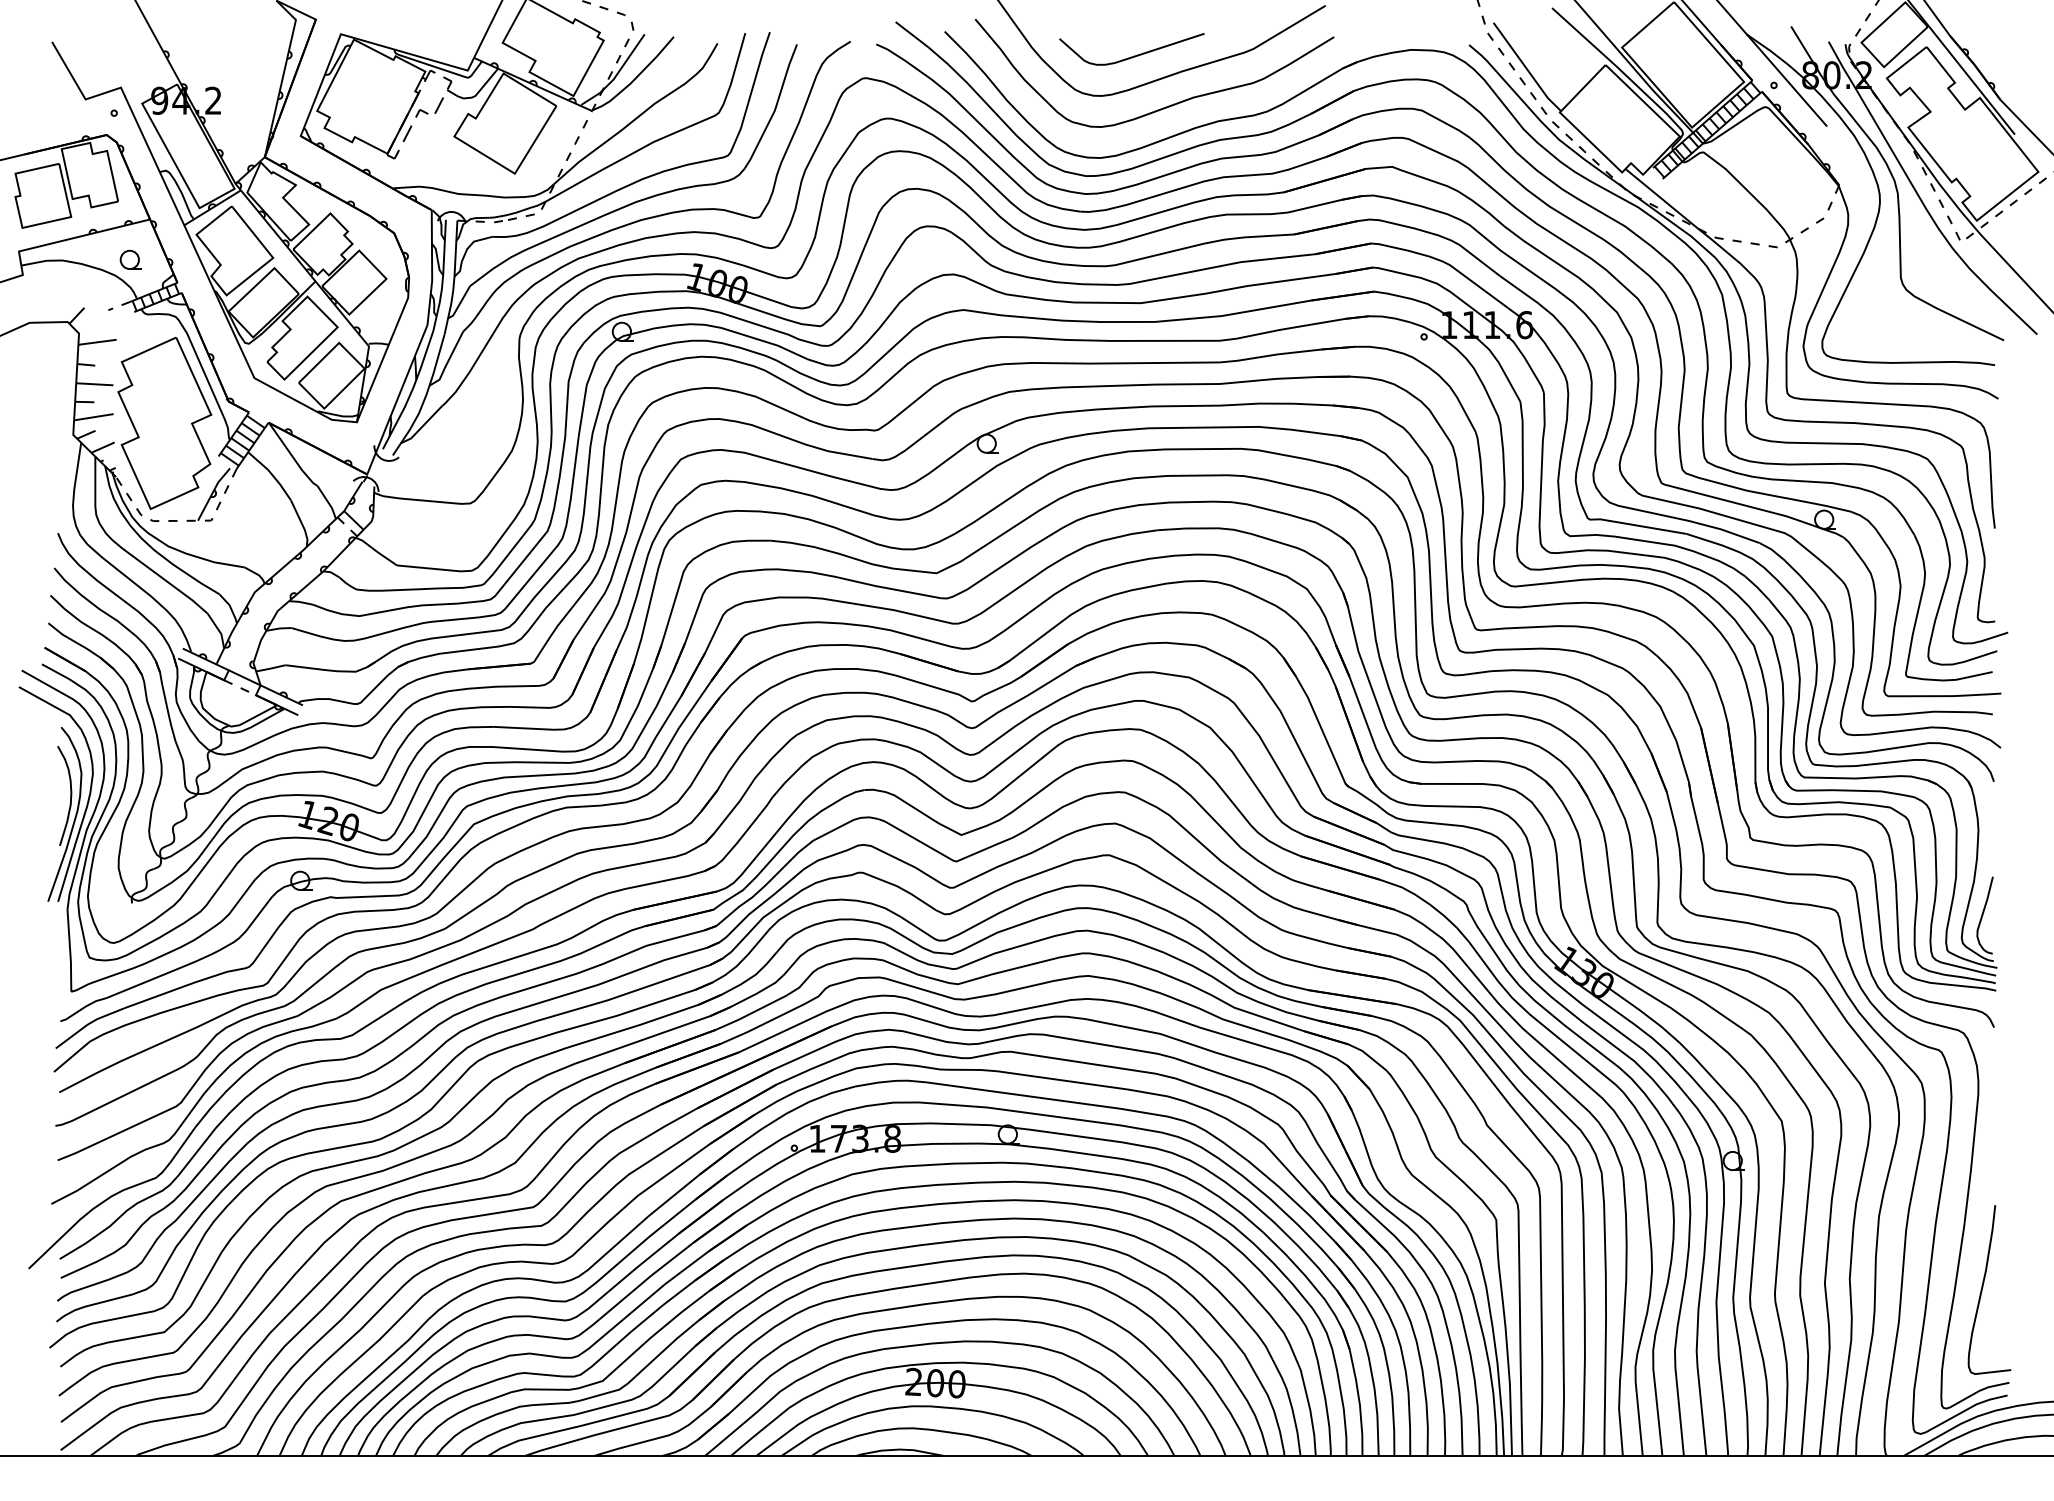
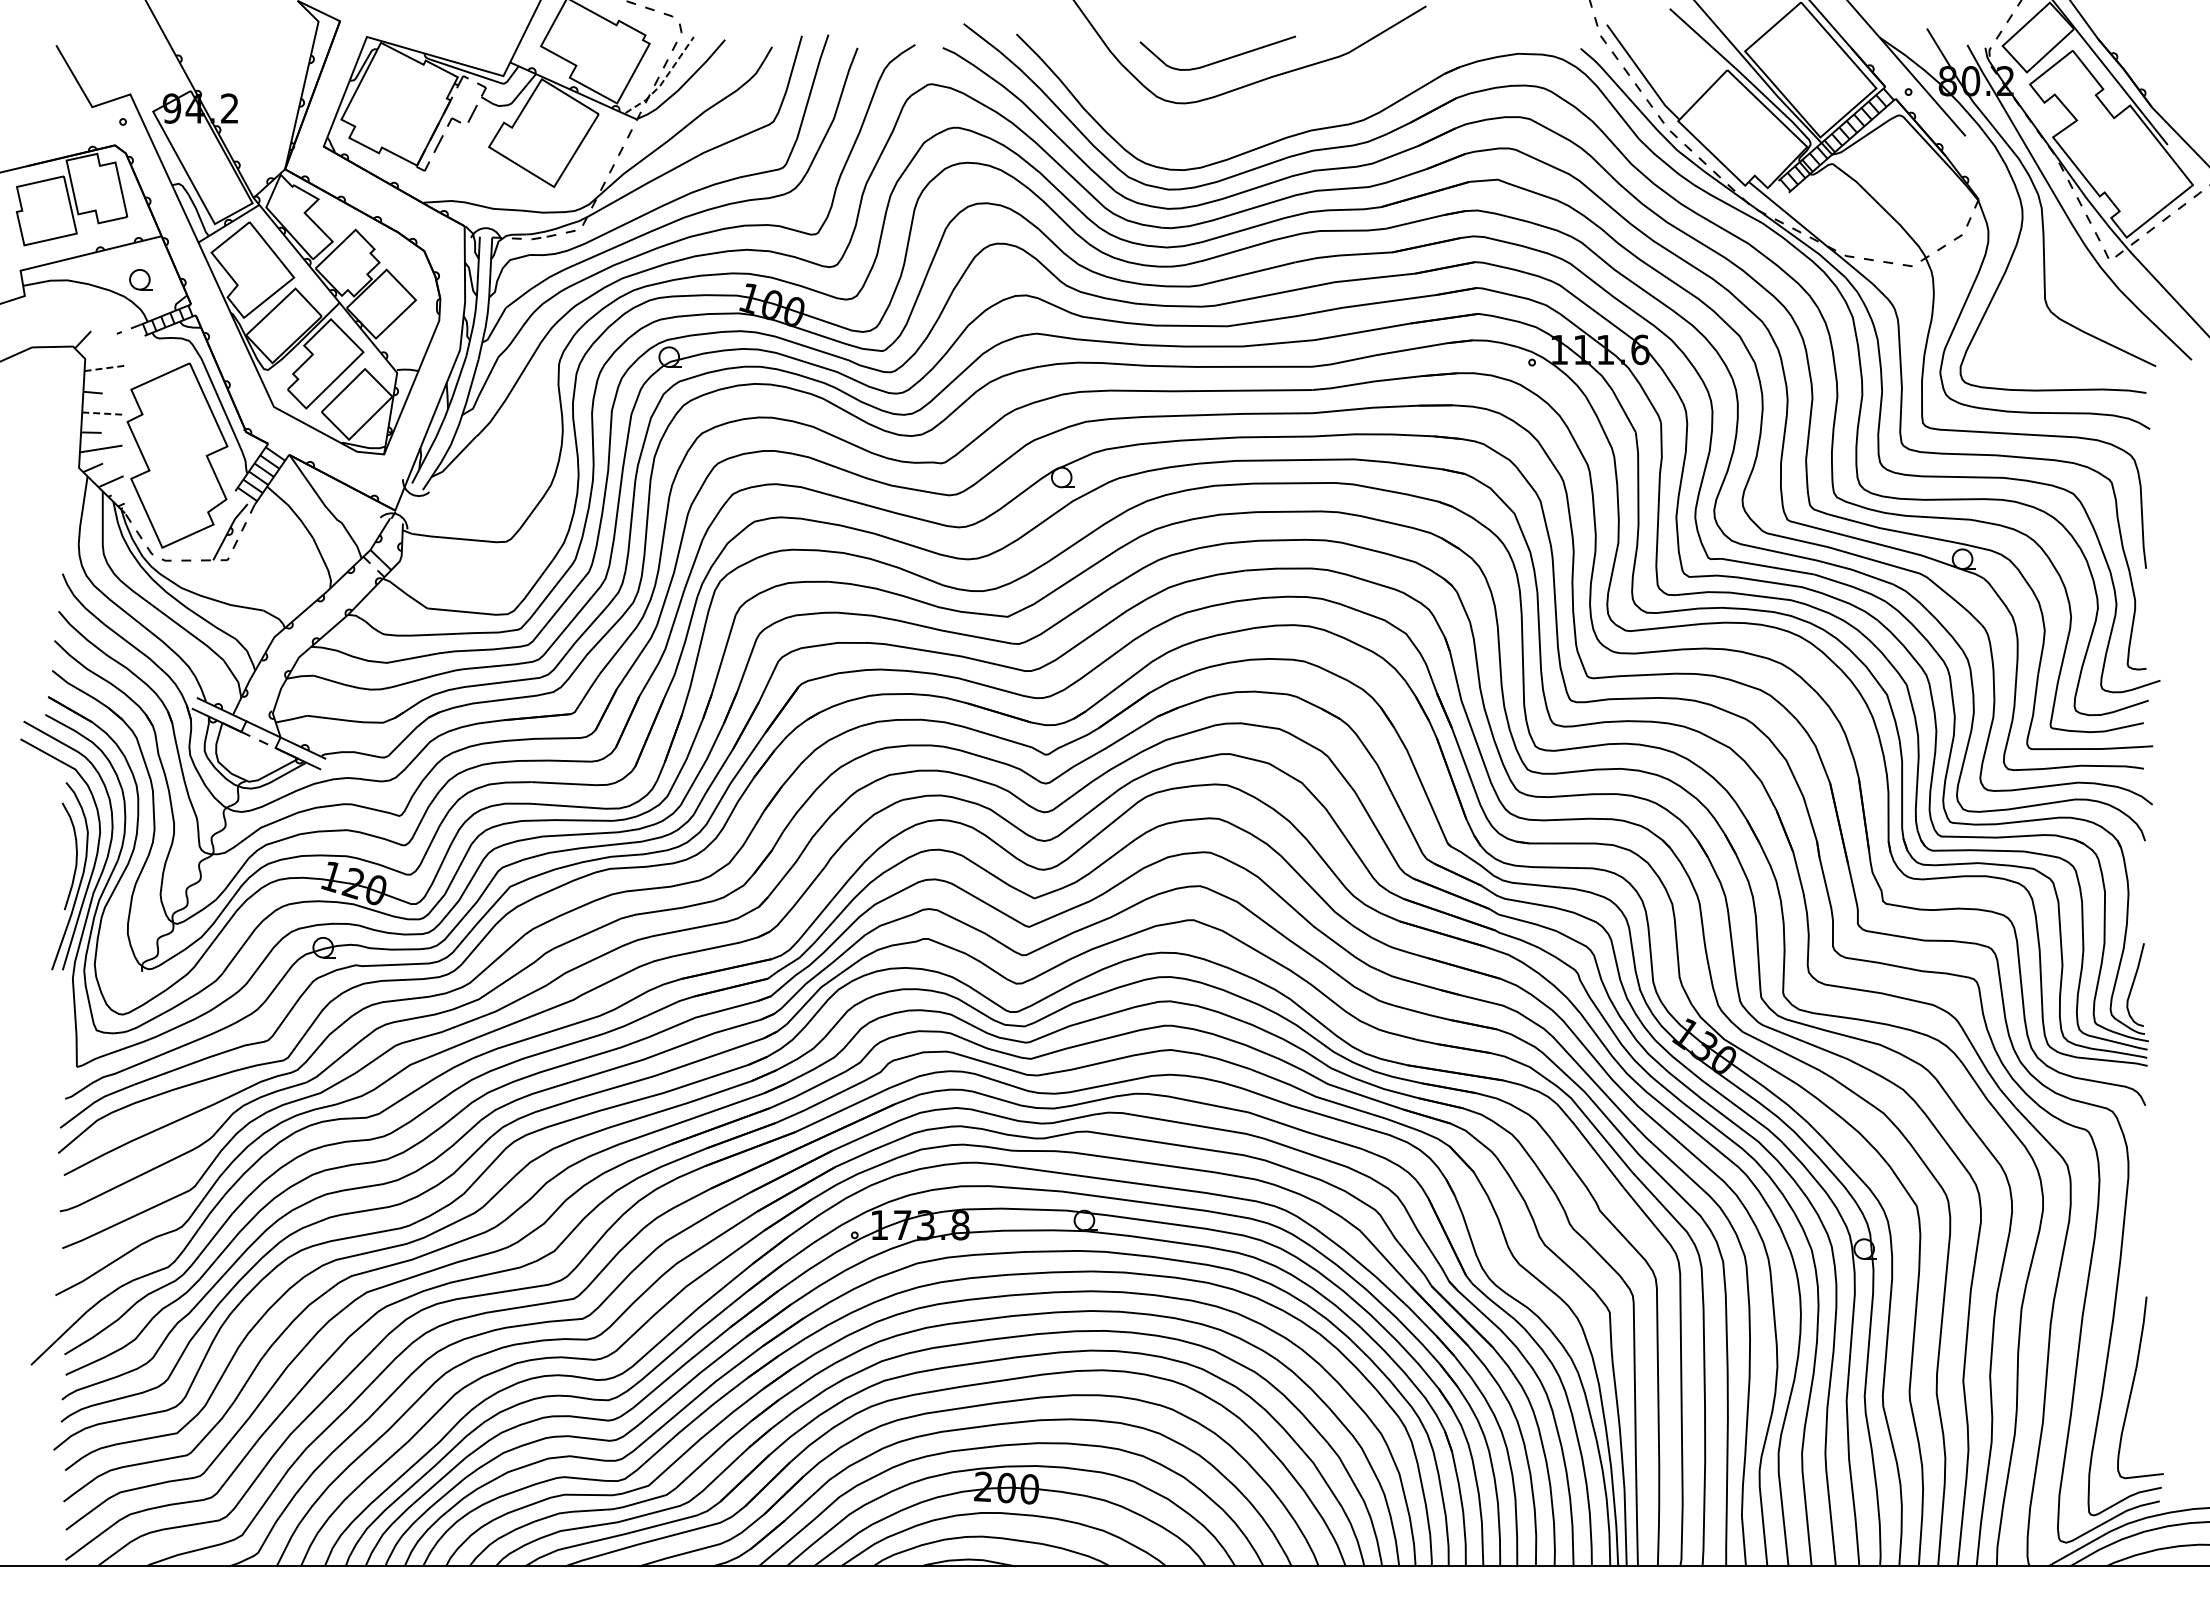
line: (616, 74) -> (663, 80), solid -> dashed
curve: (1168, 105) -> (1257, 113), removed
line: (97, 342) -> (105, 368), solid -> dashed
line: (95, 384) -> (102, 413), solid -> dashed

